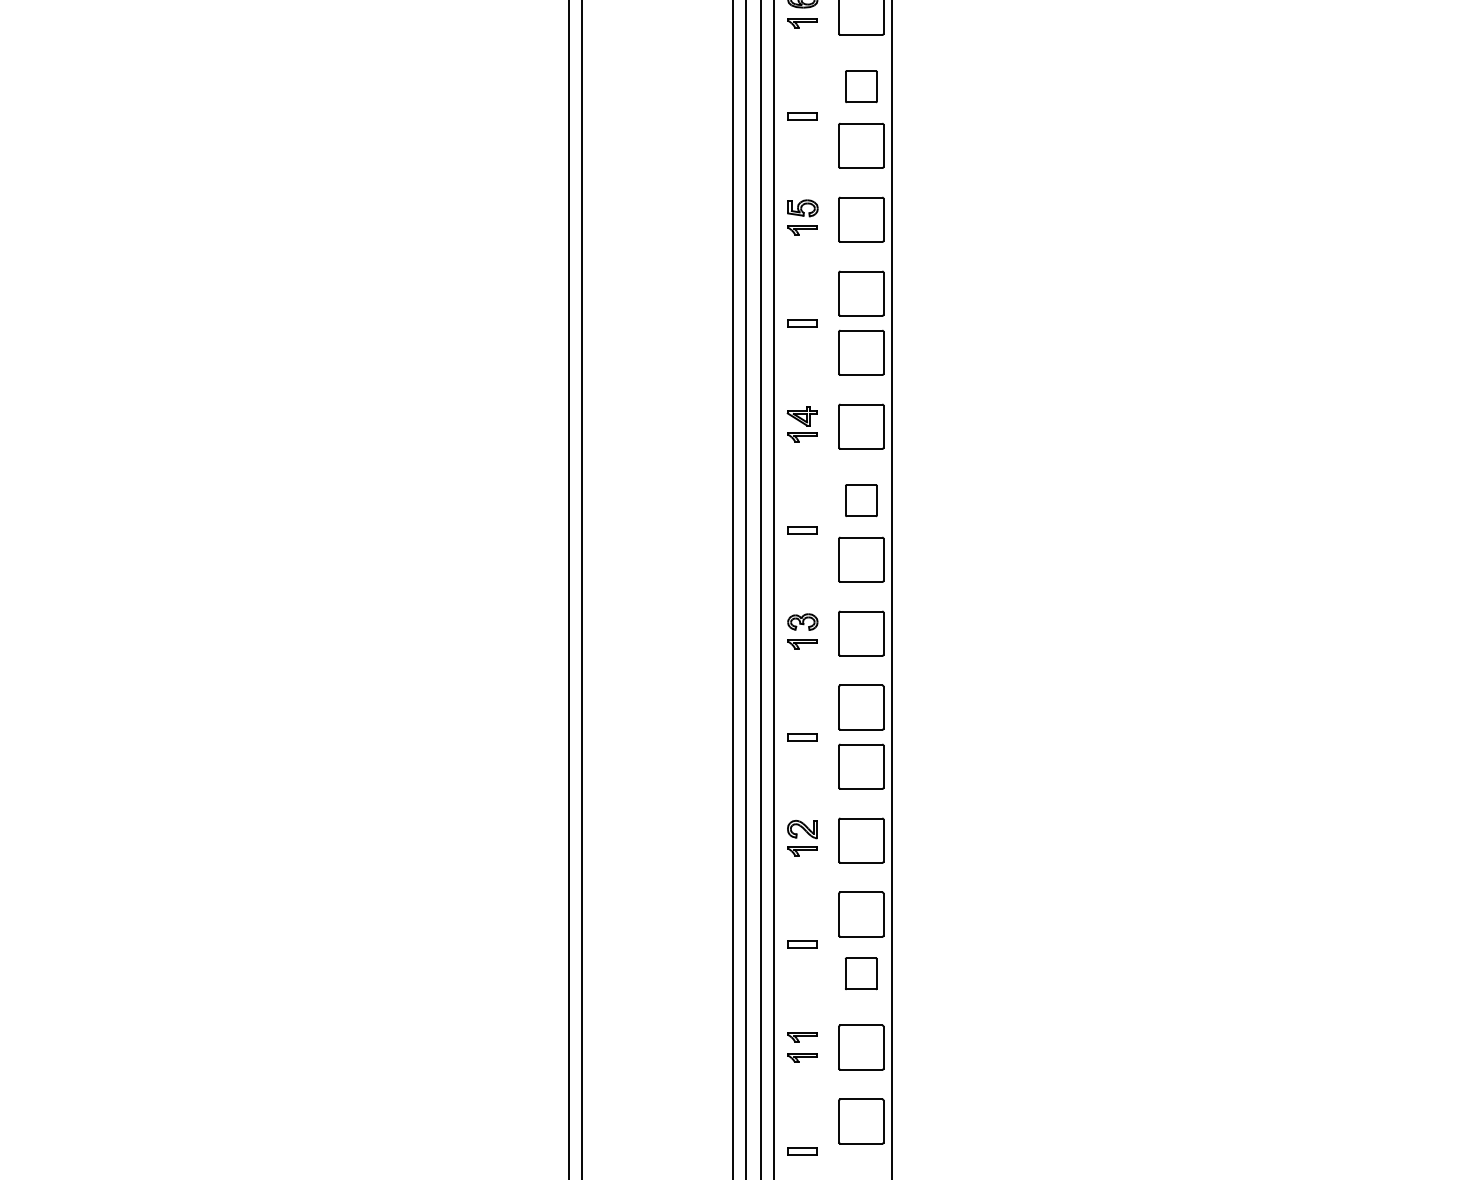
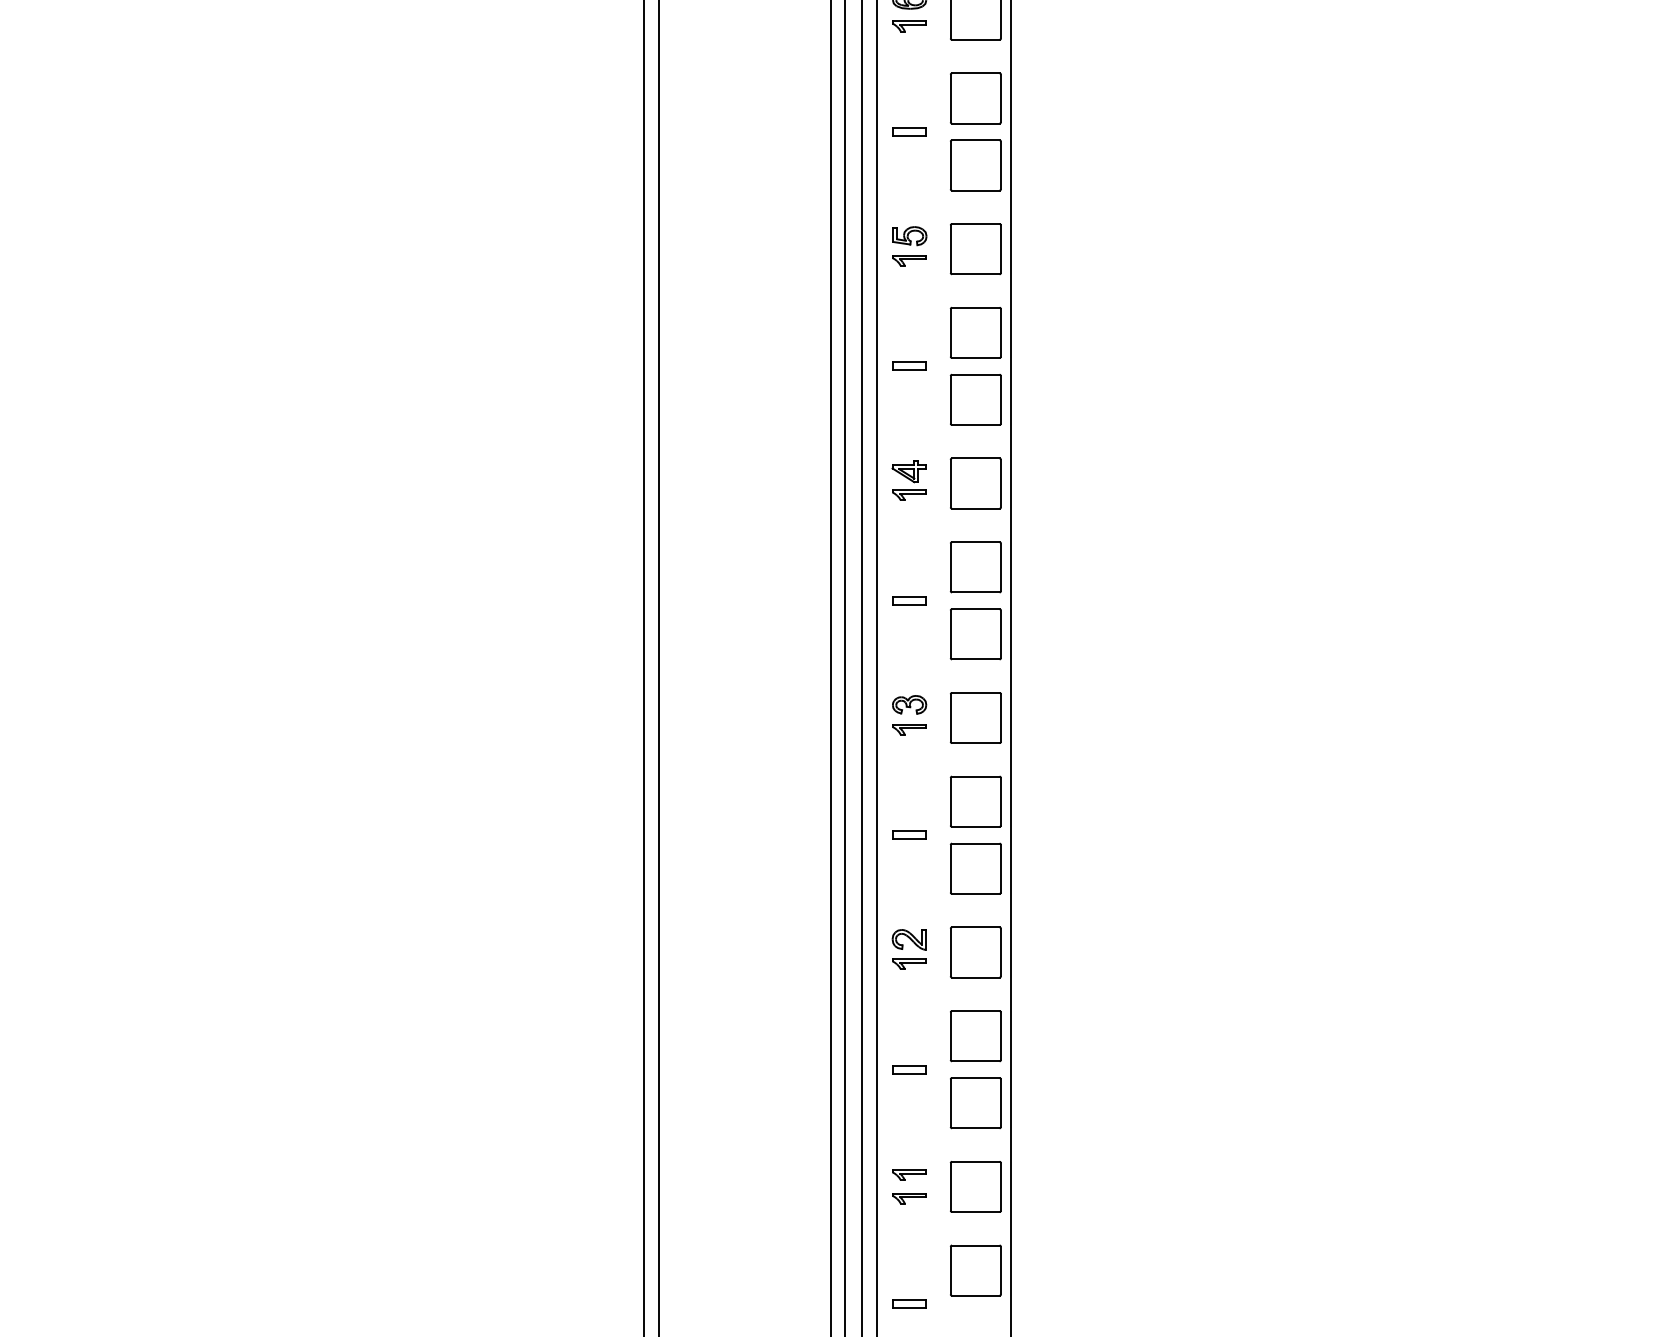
part: (861, 86) -> (975, 98), size x1.43
part: (861, 500) -> (975, 567), size x1.43
part: (861, 974) -> (975, 1103), size x1.43

